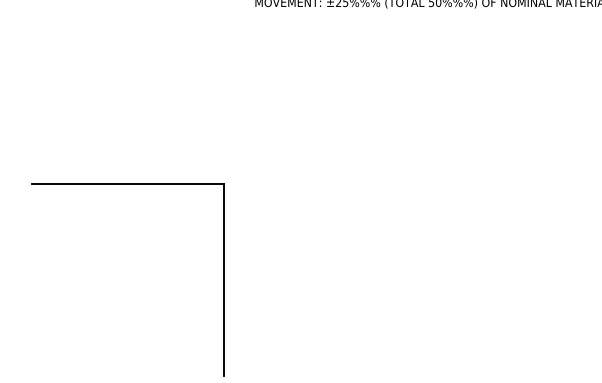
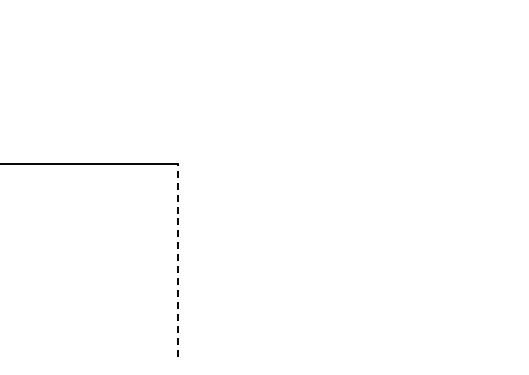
line: (223, 279) -> (177, 259), solid -> dashed

